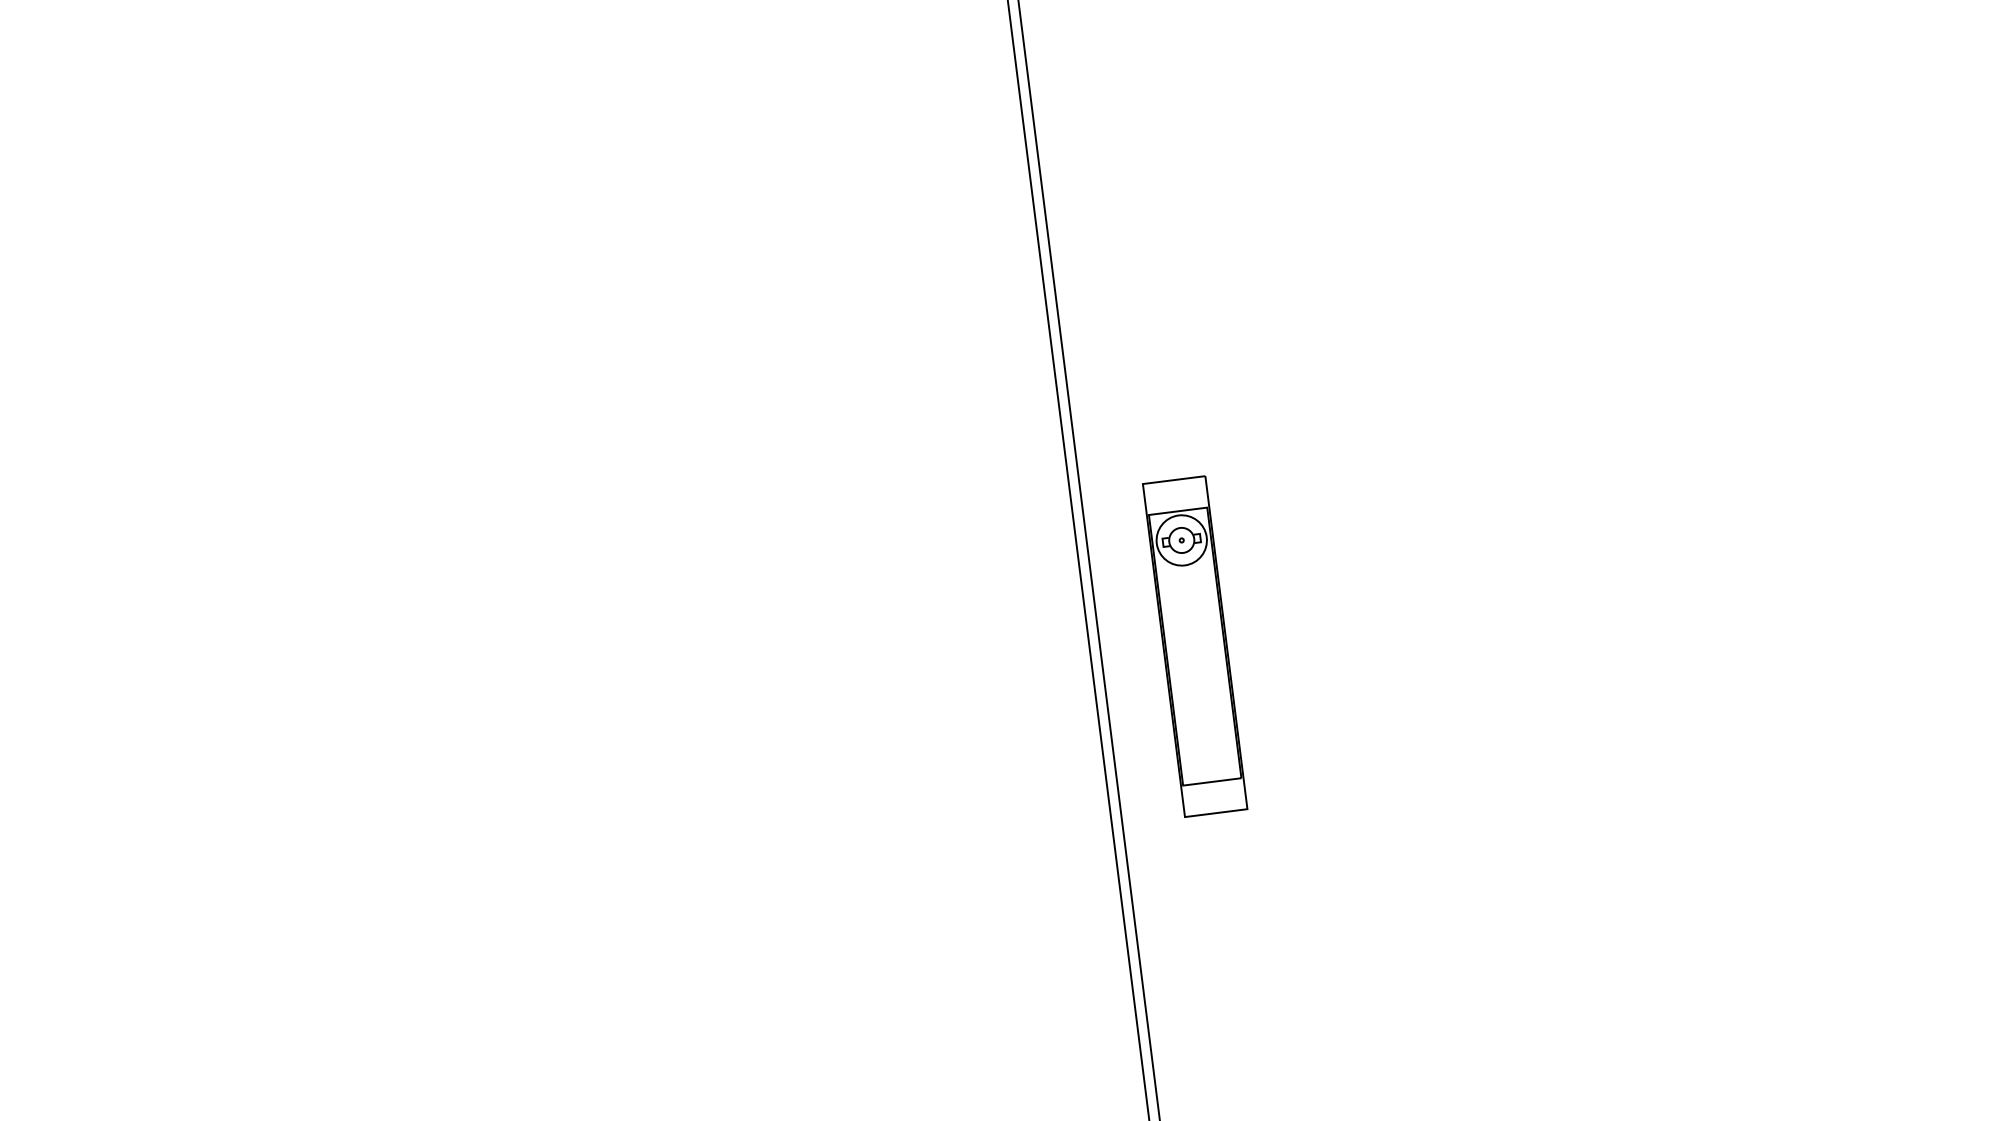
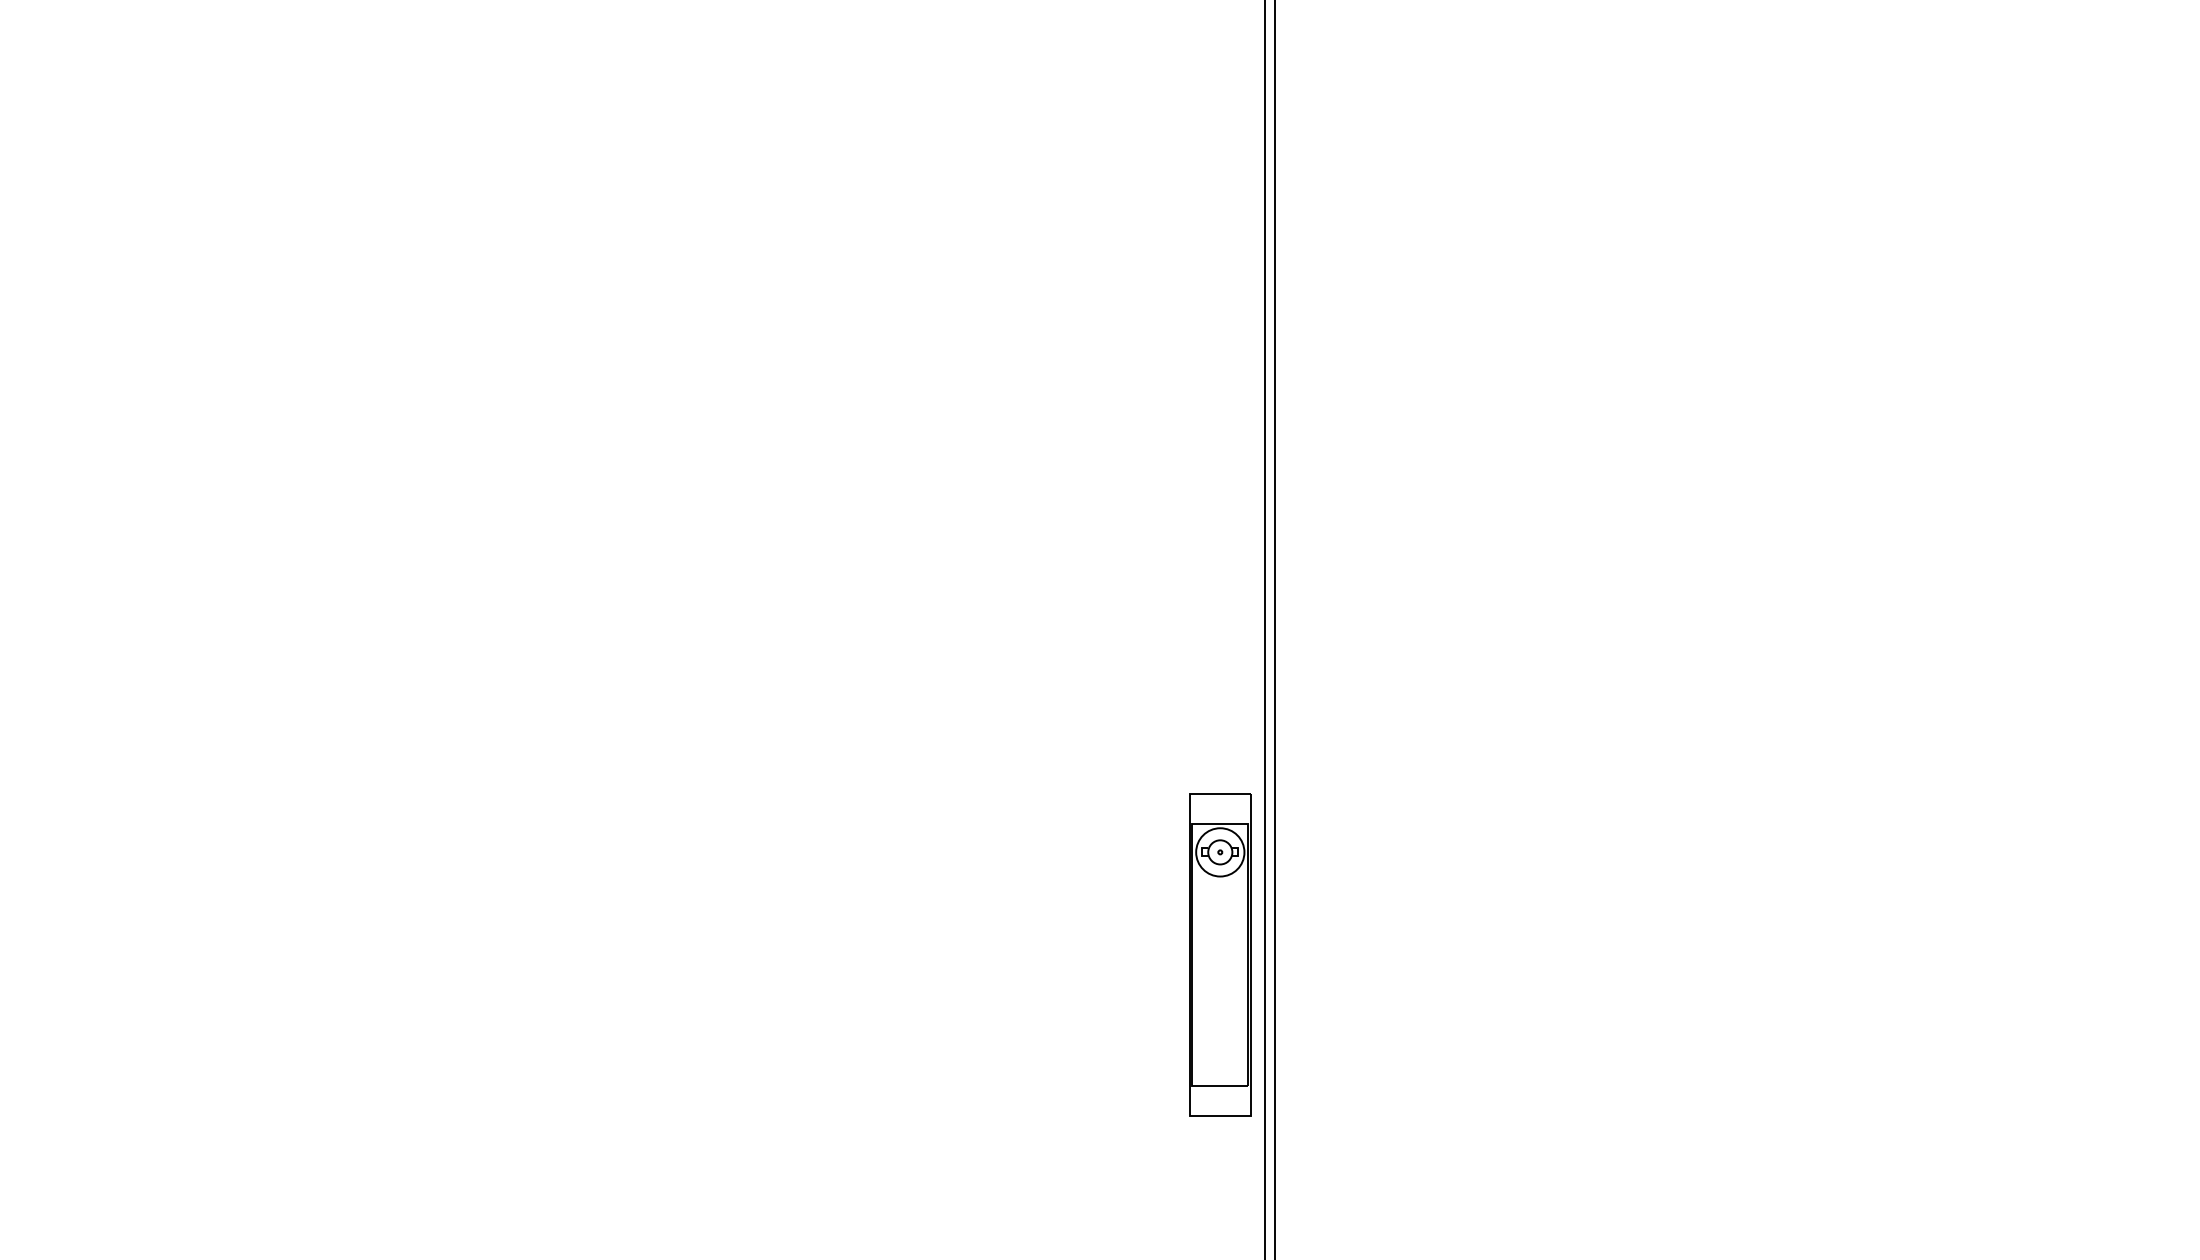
part: (1195, 646) -> (1220, 954), moved

